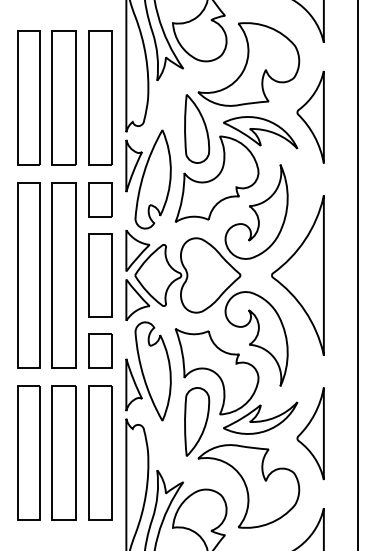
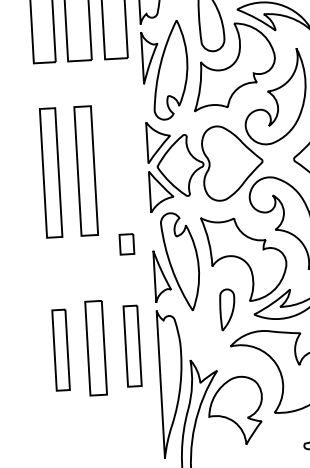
part: (100, 199) -> (118, 93), removed
part: (28, 275) -> (50, 173), size x0.7
part: (63, 275) -> (85, 171), size x0.7
part: (100, 275) -> (122, 168), removed
part: (100, 350) -> (127, 243), size x0.6
part: (197, 421) -> (227, 309), size x0.6
part: (28, 452) -> (60, 349), size x0.6
part: (63, 452) -> (95, 347), size x0.7
part: (100, 452) -> (132, 345), size x0.6

